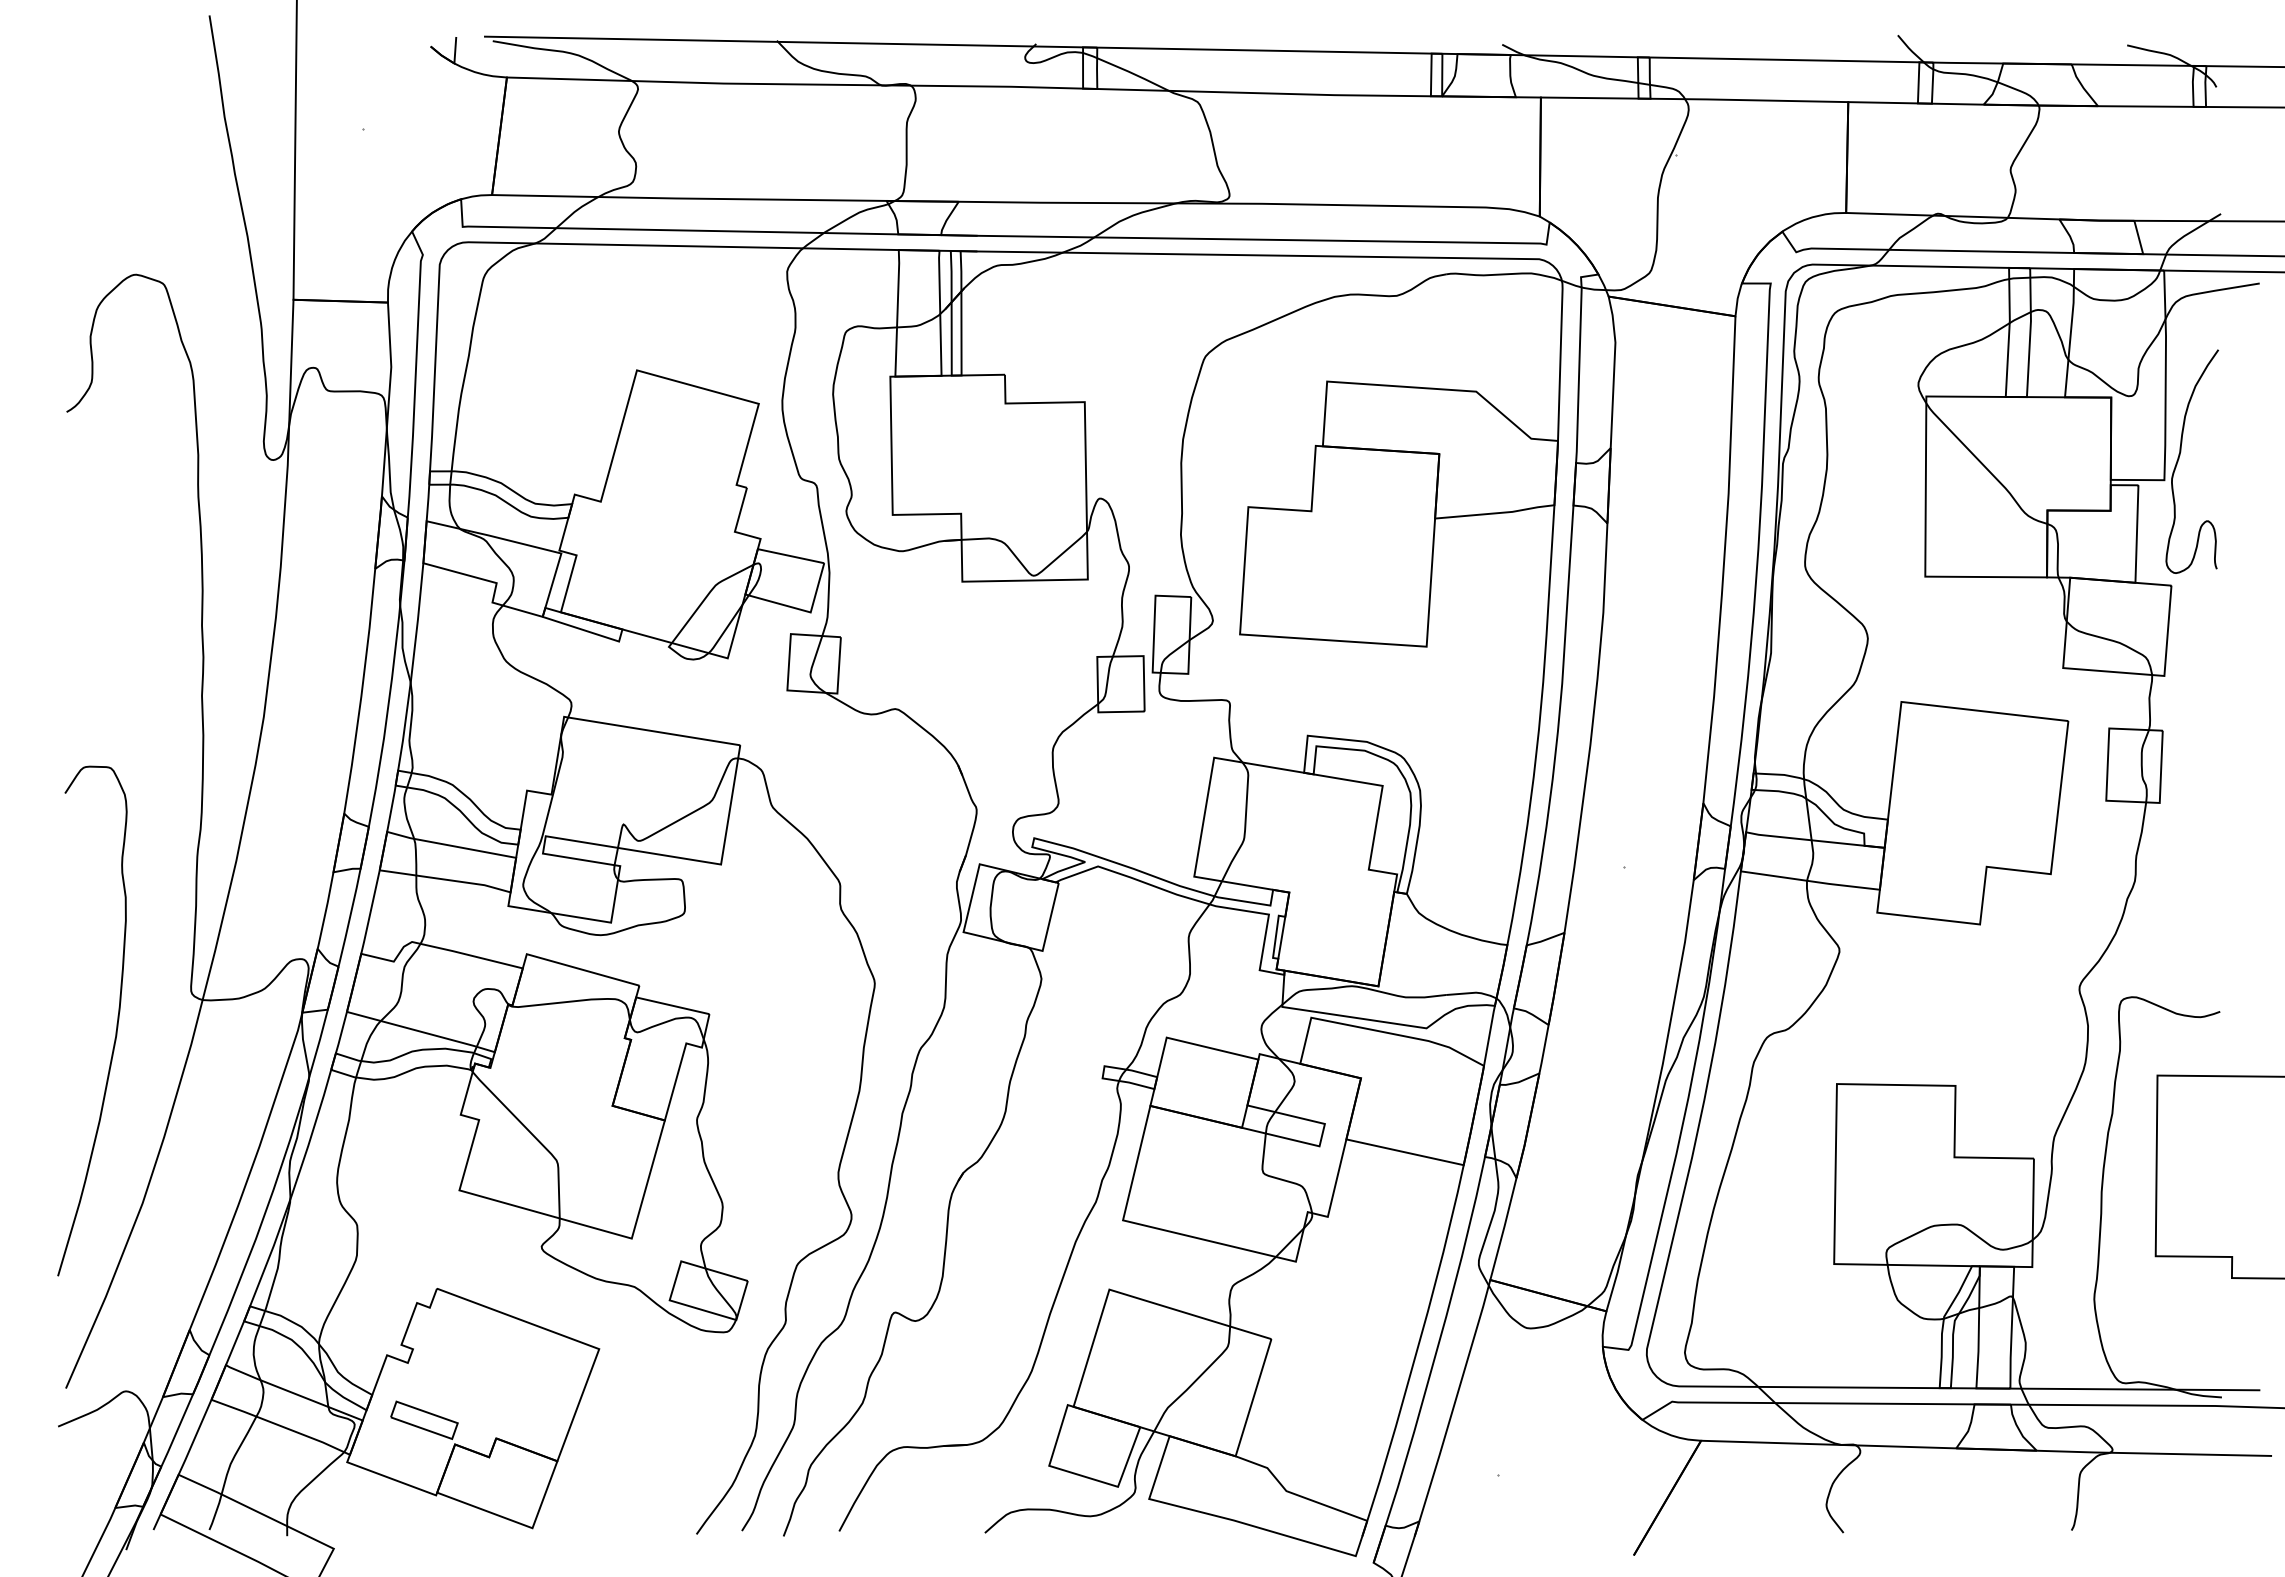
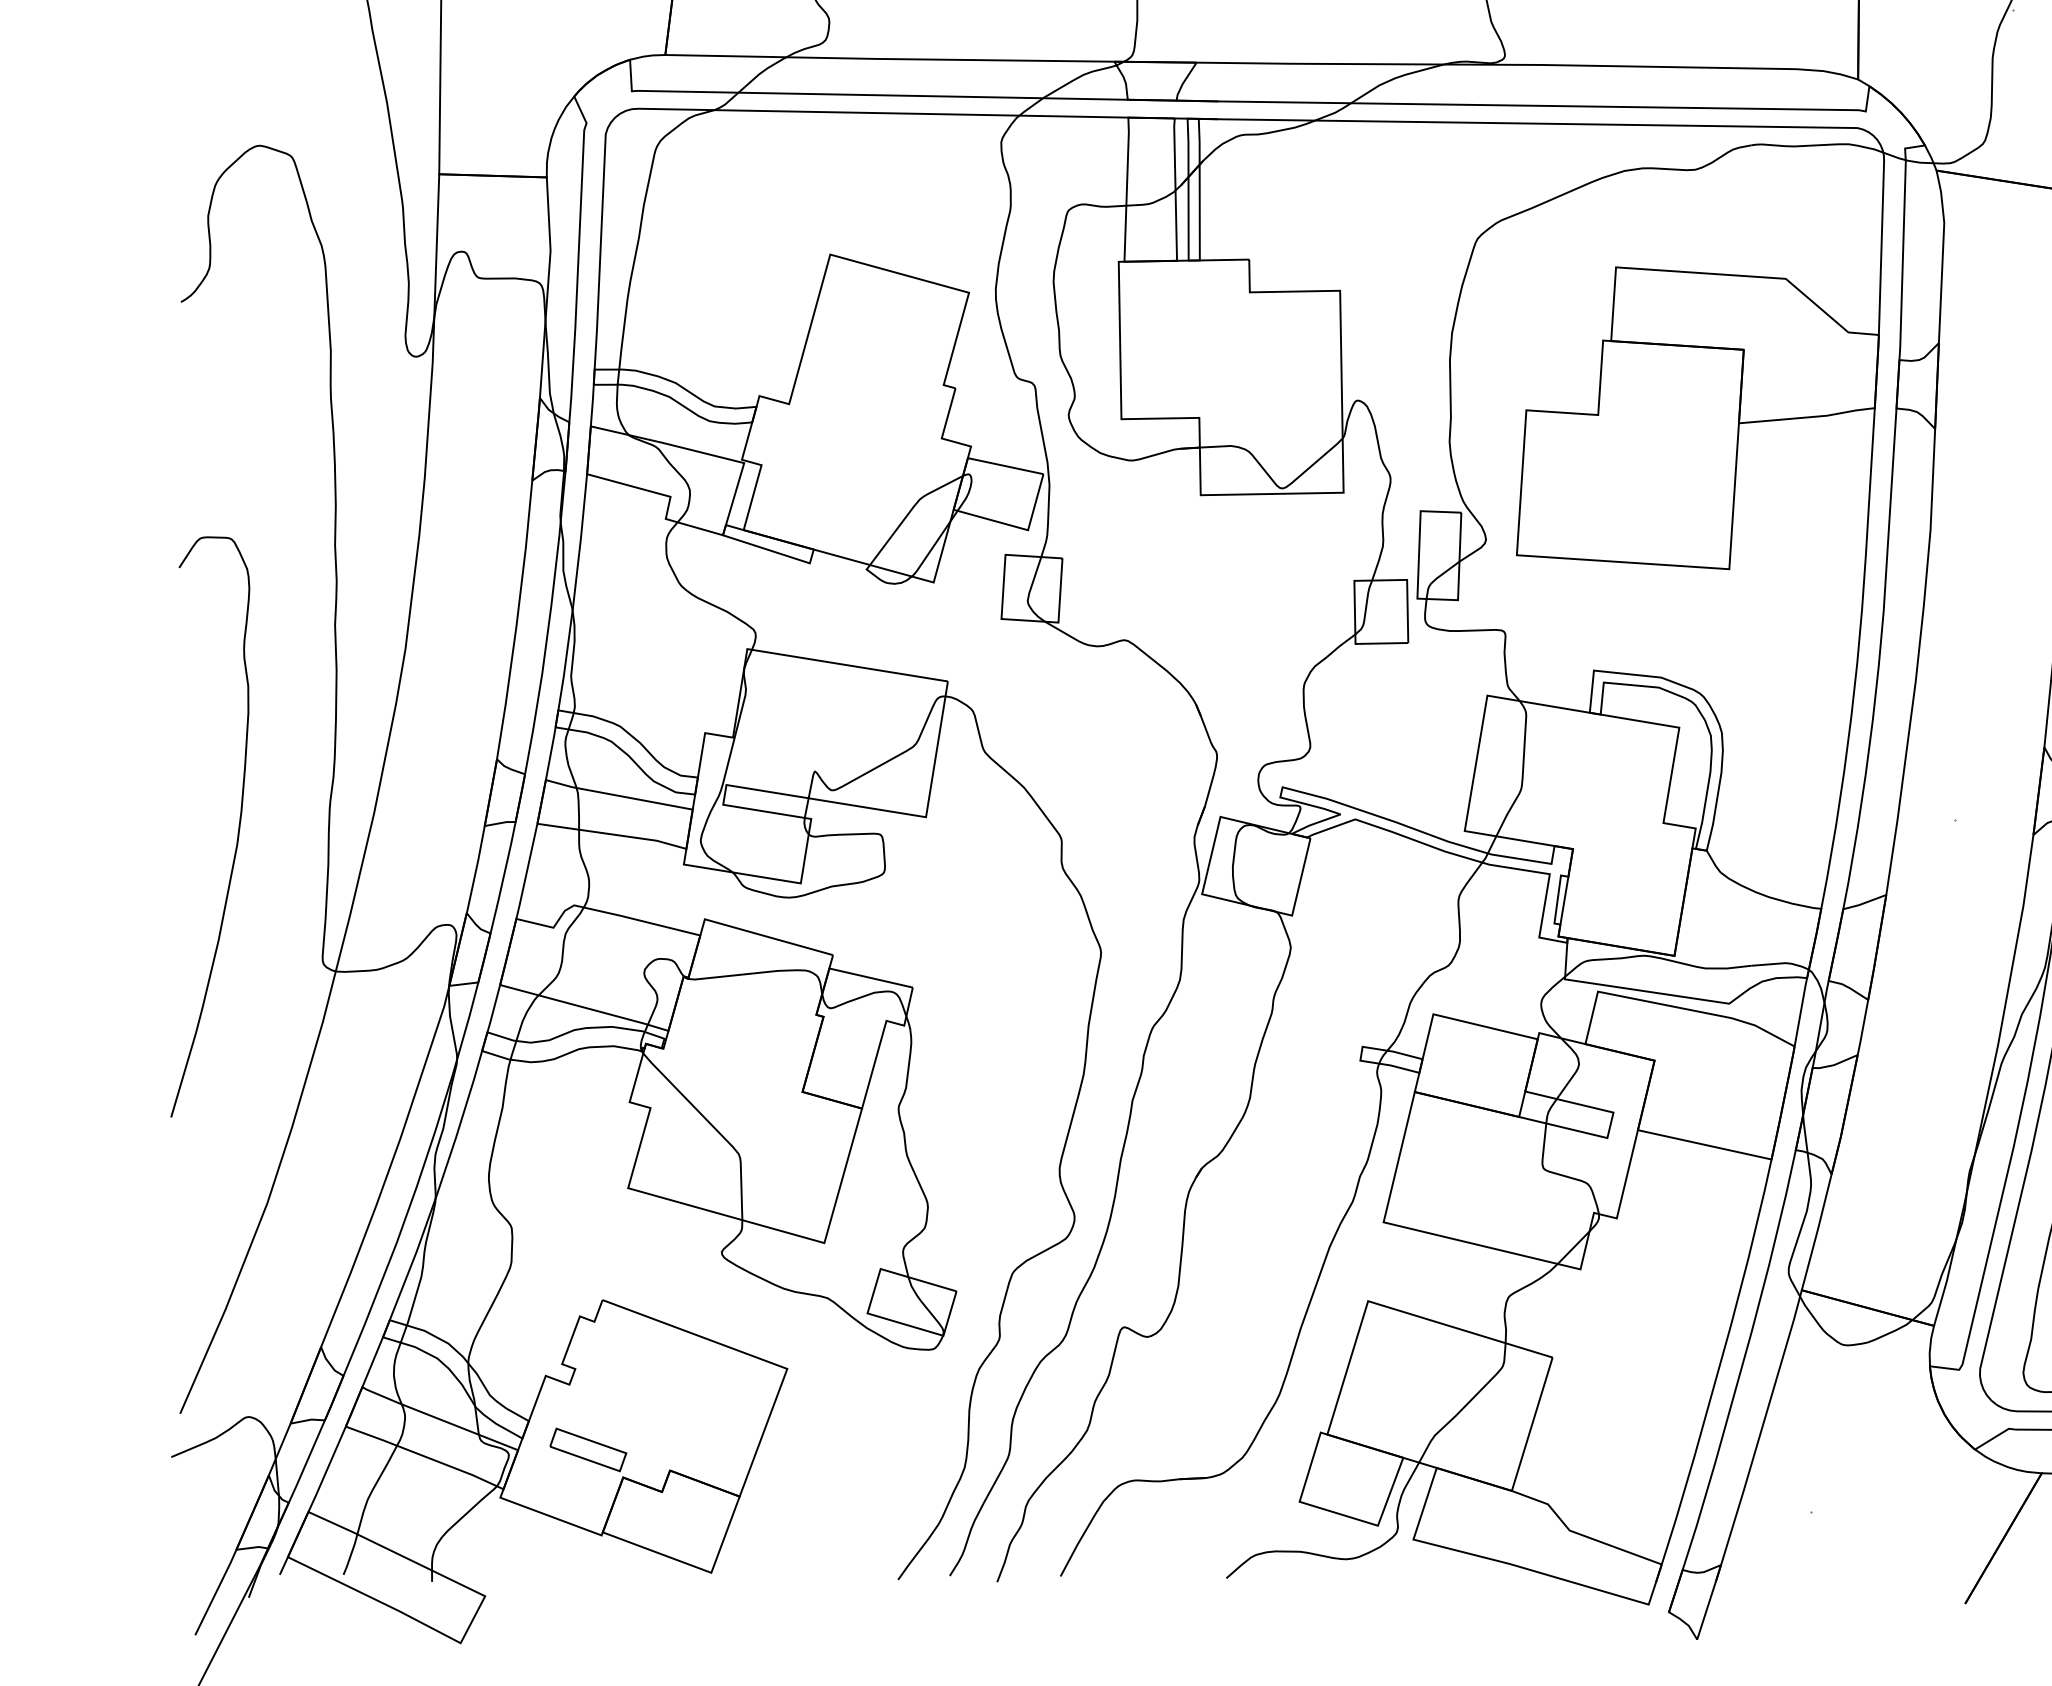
curve: (116, 1023) -> (237, 829), moved

